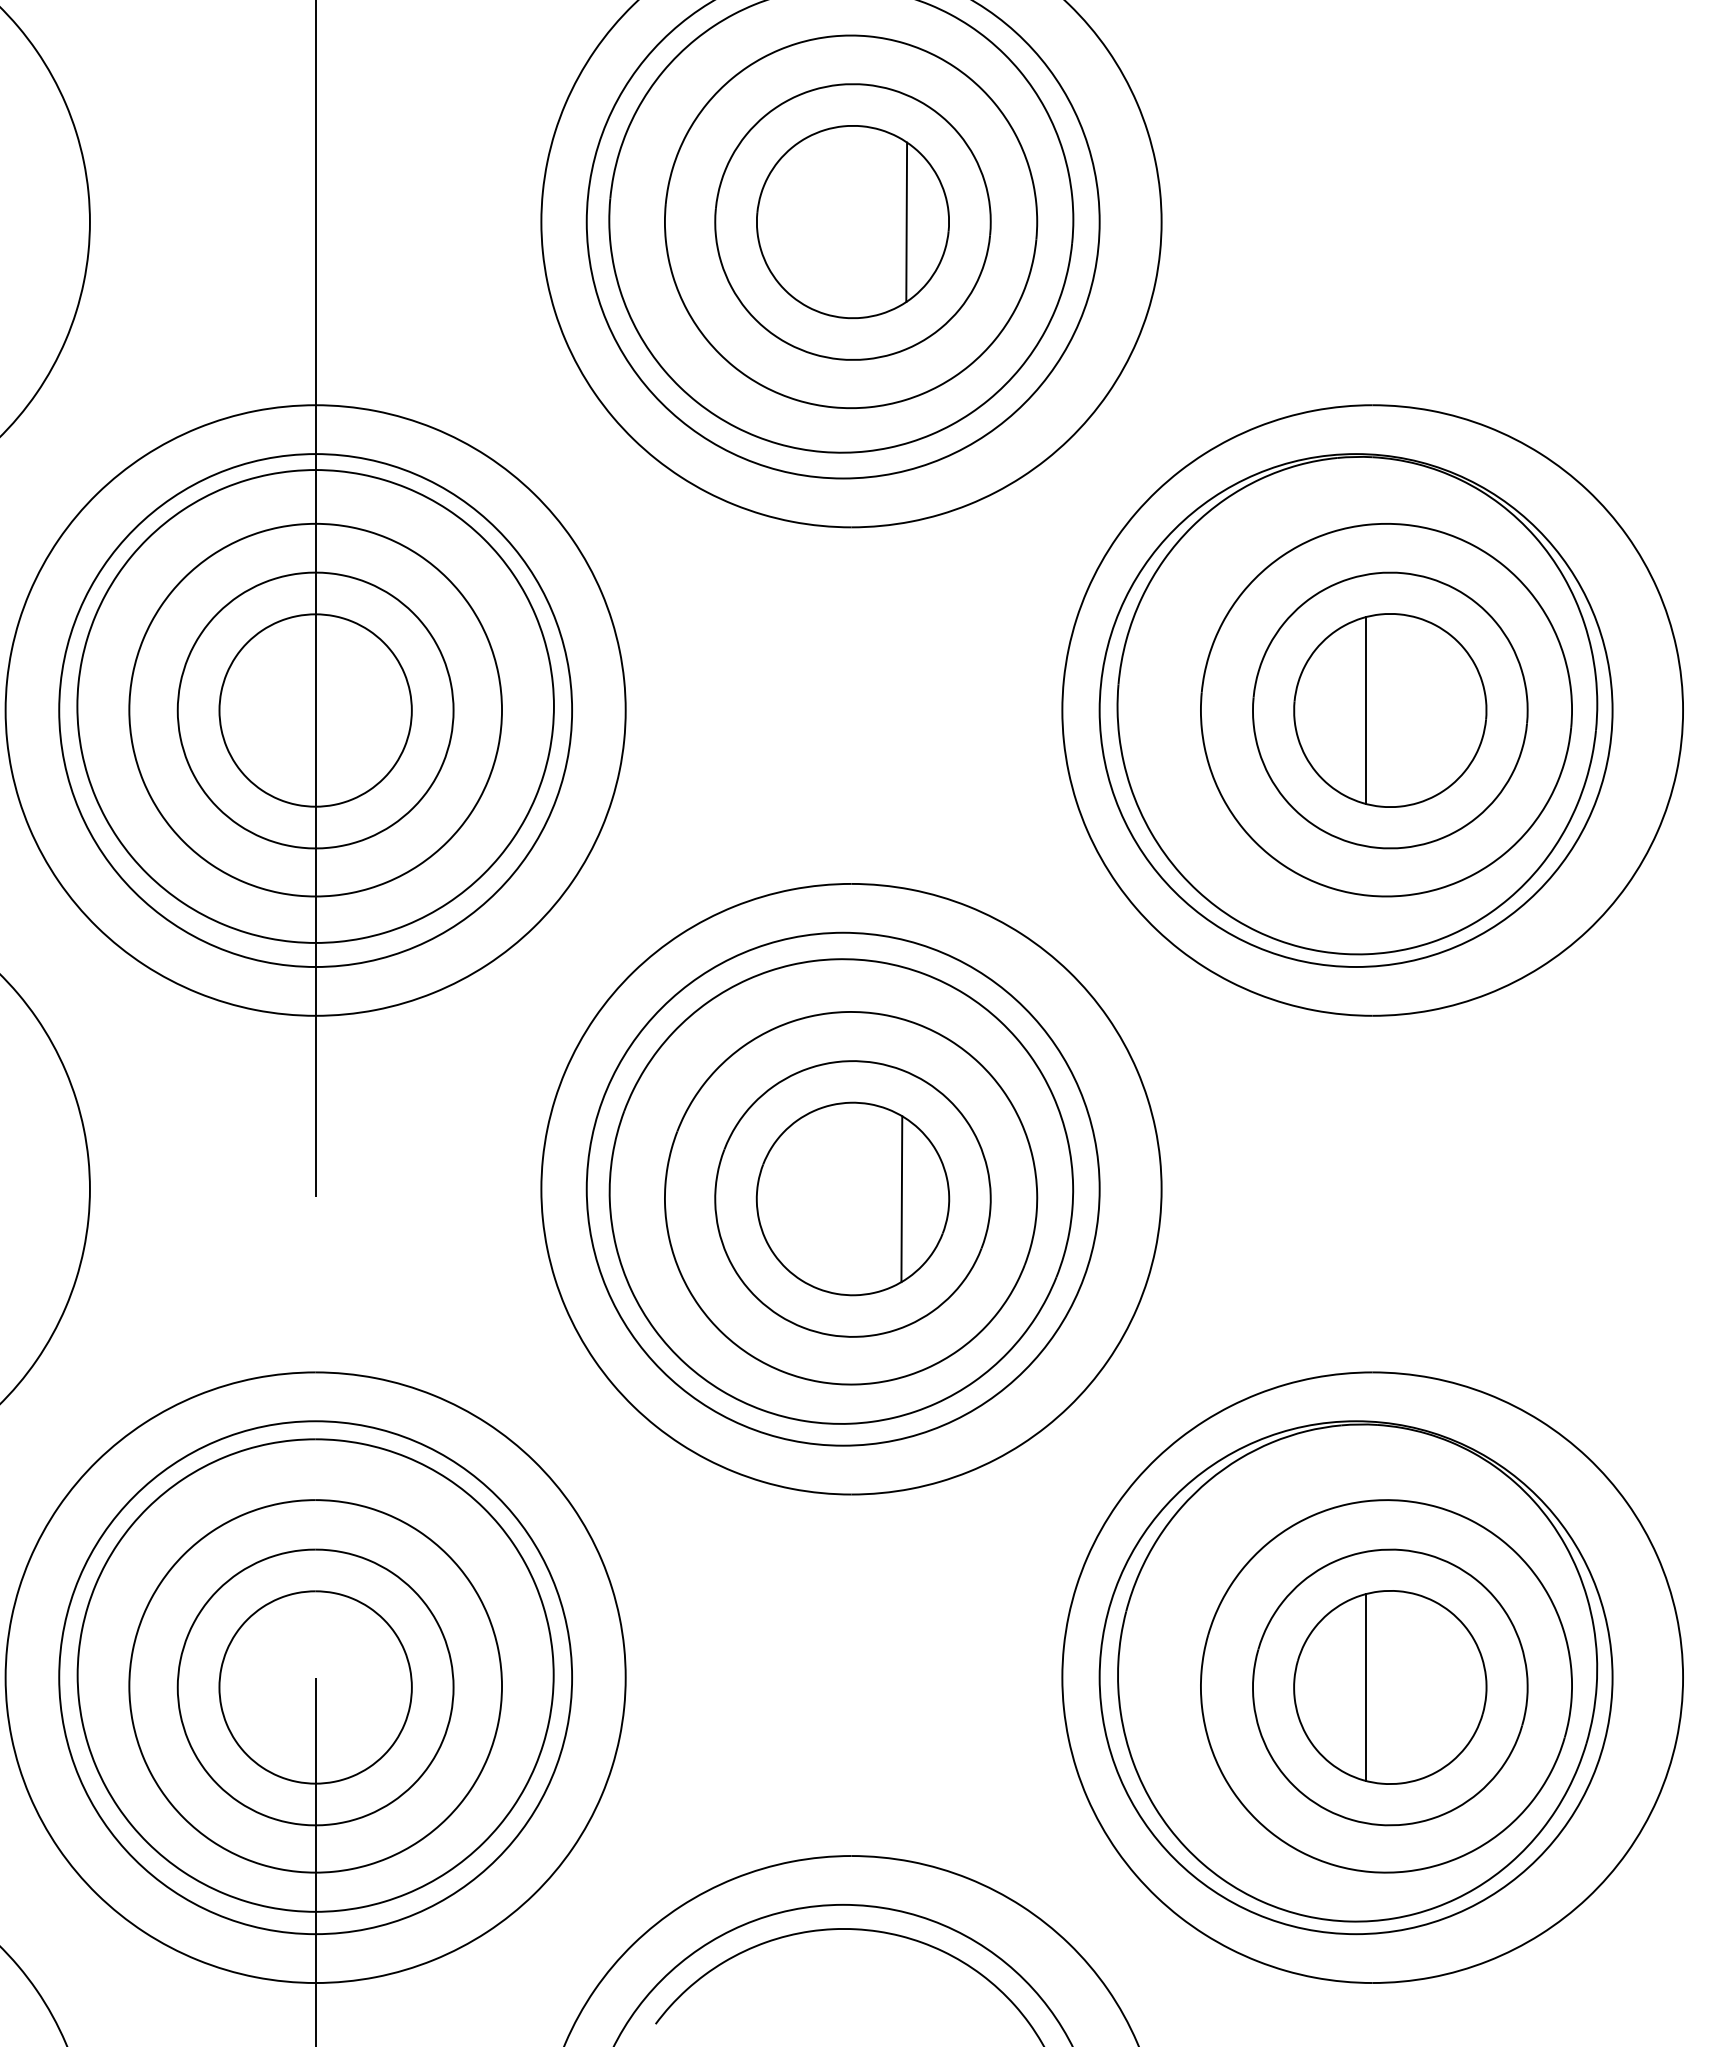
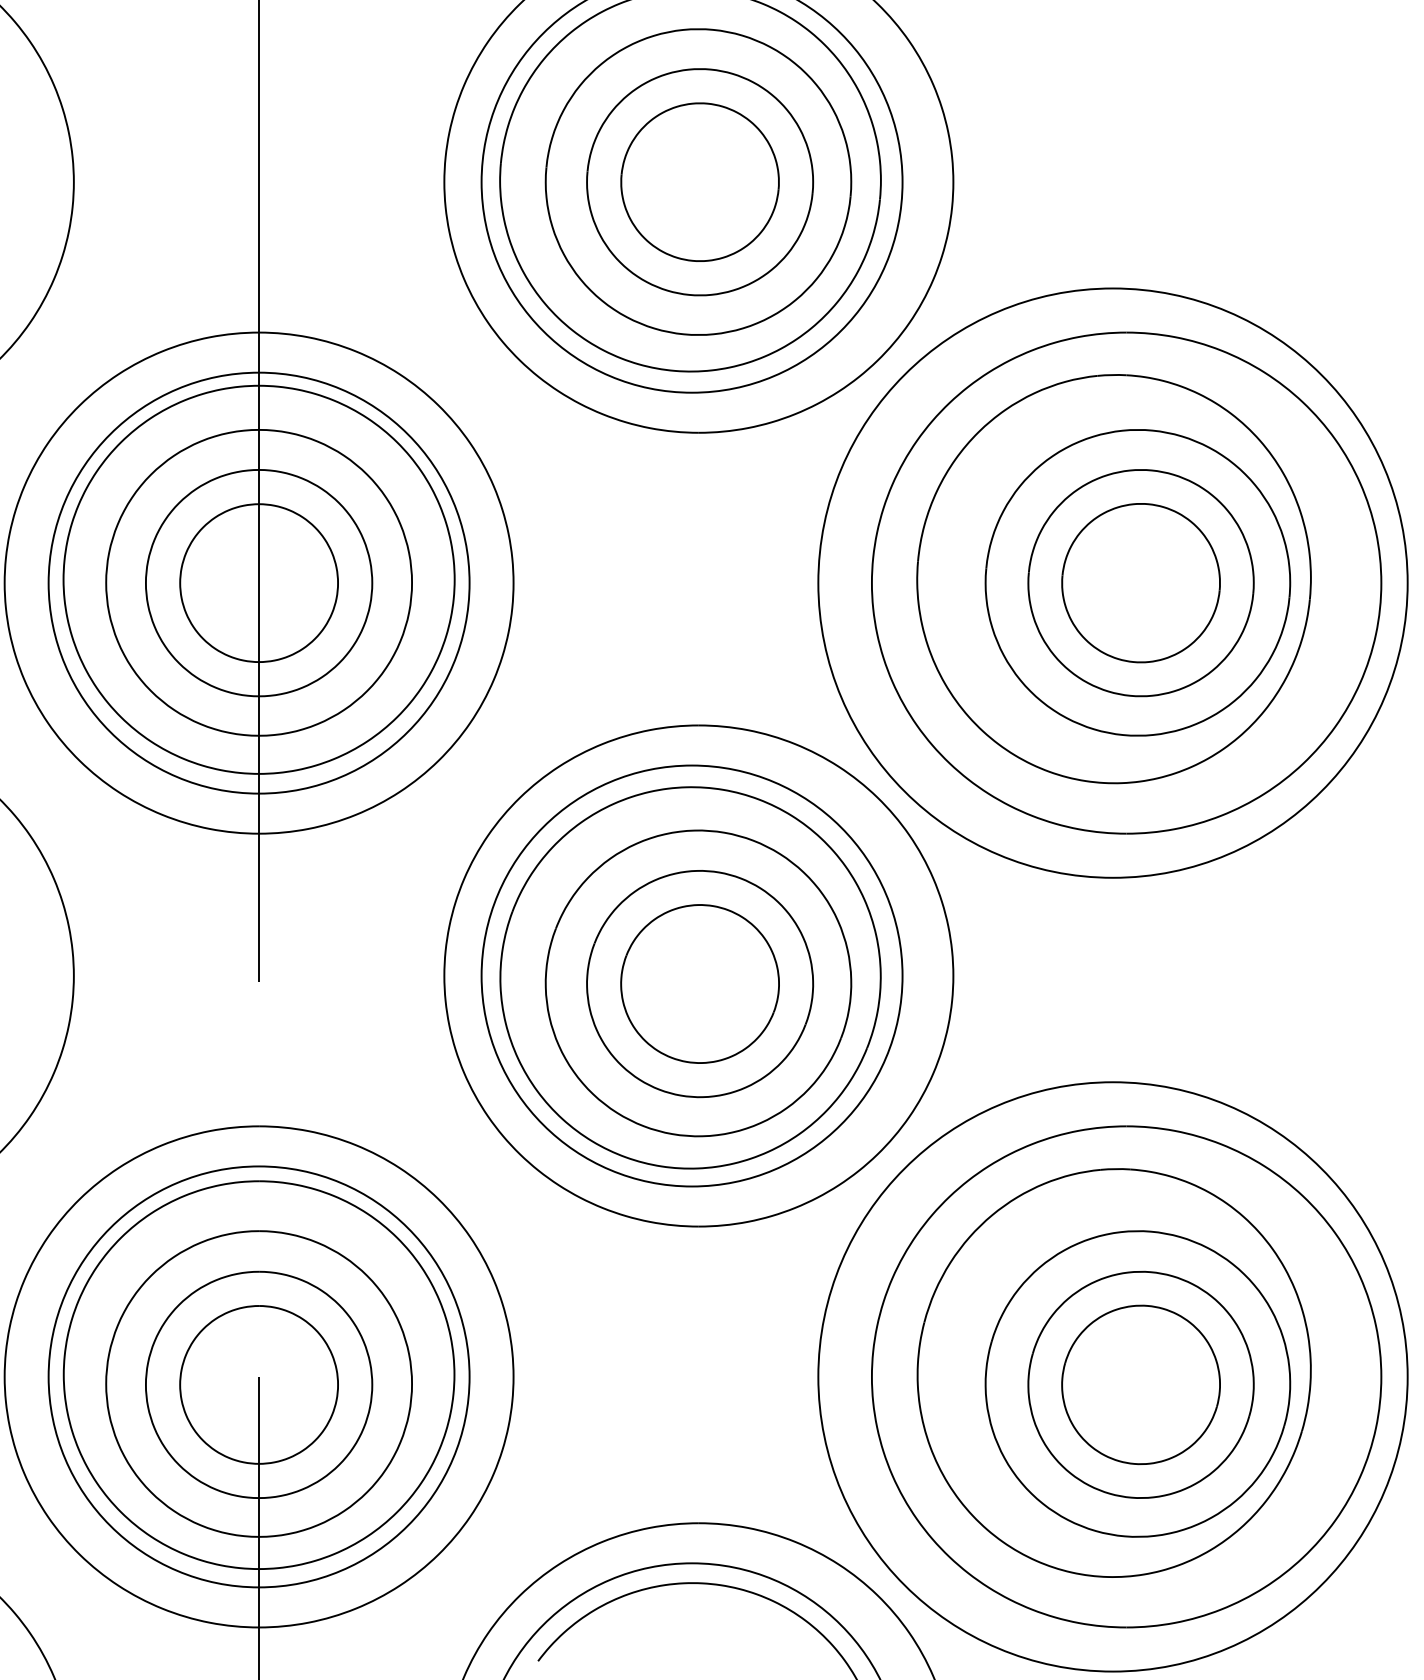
line: (906, 222) -> (744, 182), removed
circle: (1355, 710) -> (1112, 583), size x1.4
line: (1365, 710) -> (1120, 583), removed
line: (901, 1199) -> (739, 984), removed
circle: (1355, 1677) -> (1112, 1376), size x1.4
line: (1365, 1687) -> (1120, 1384), removed

